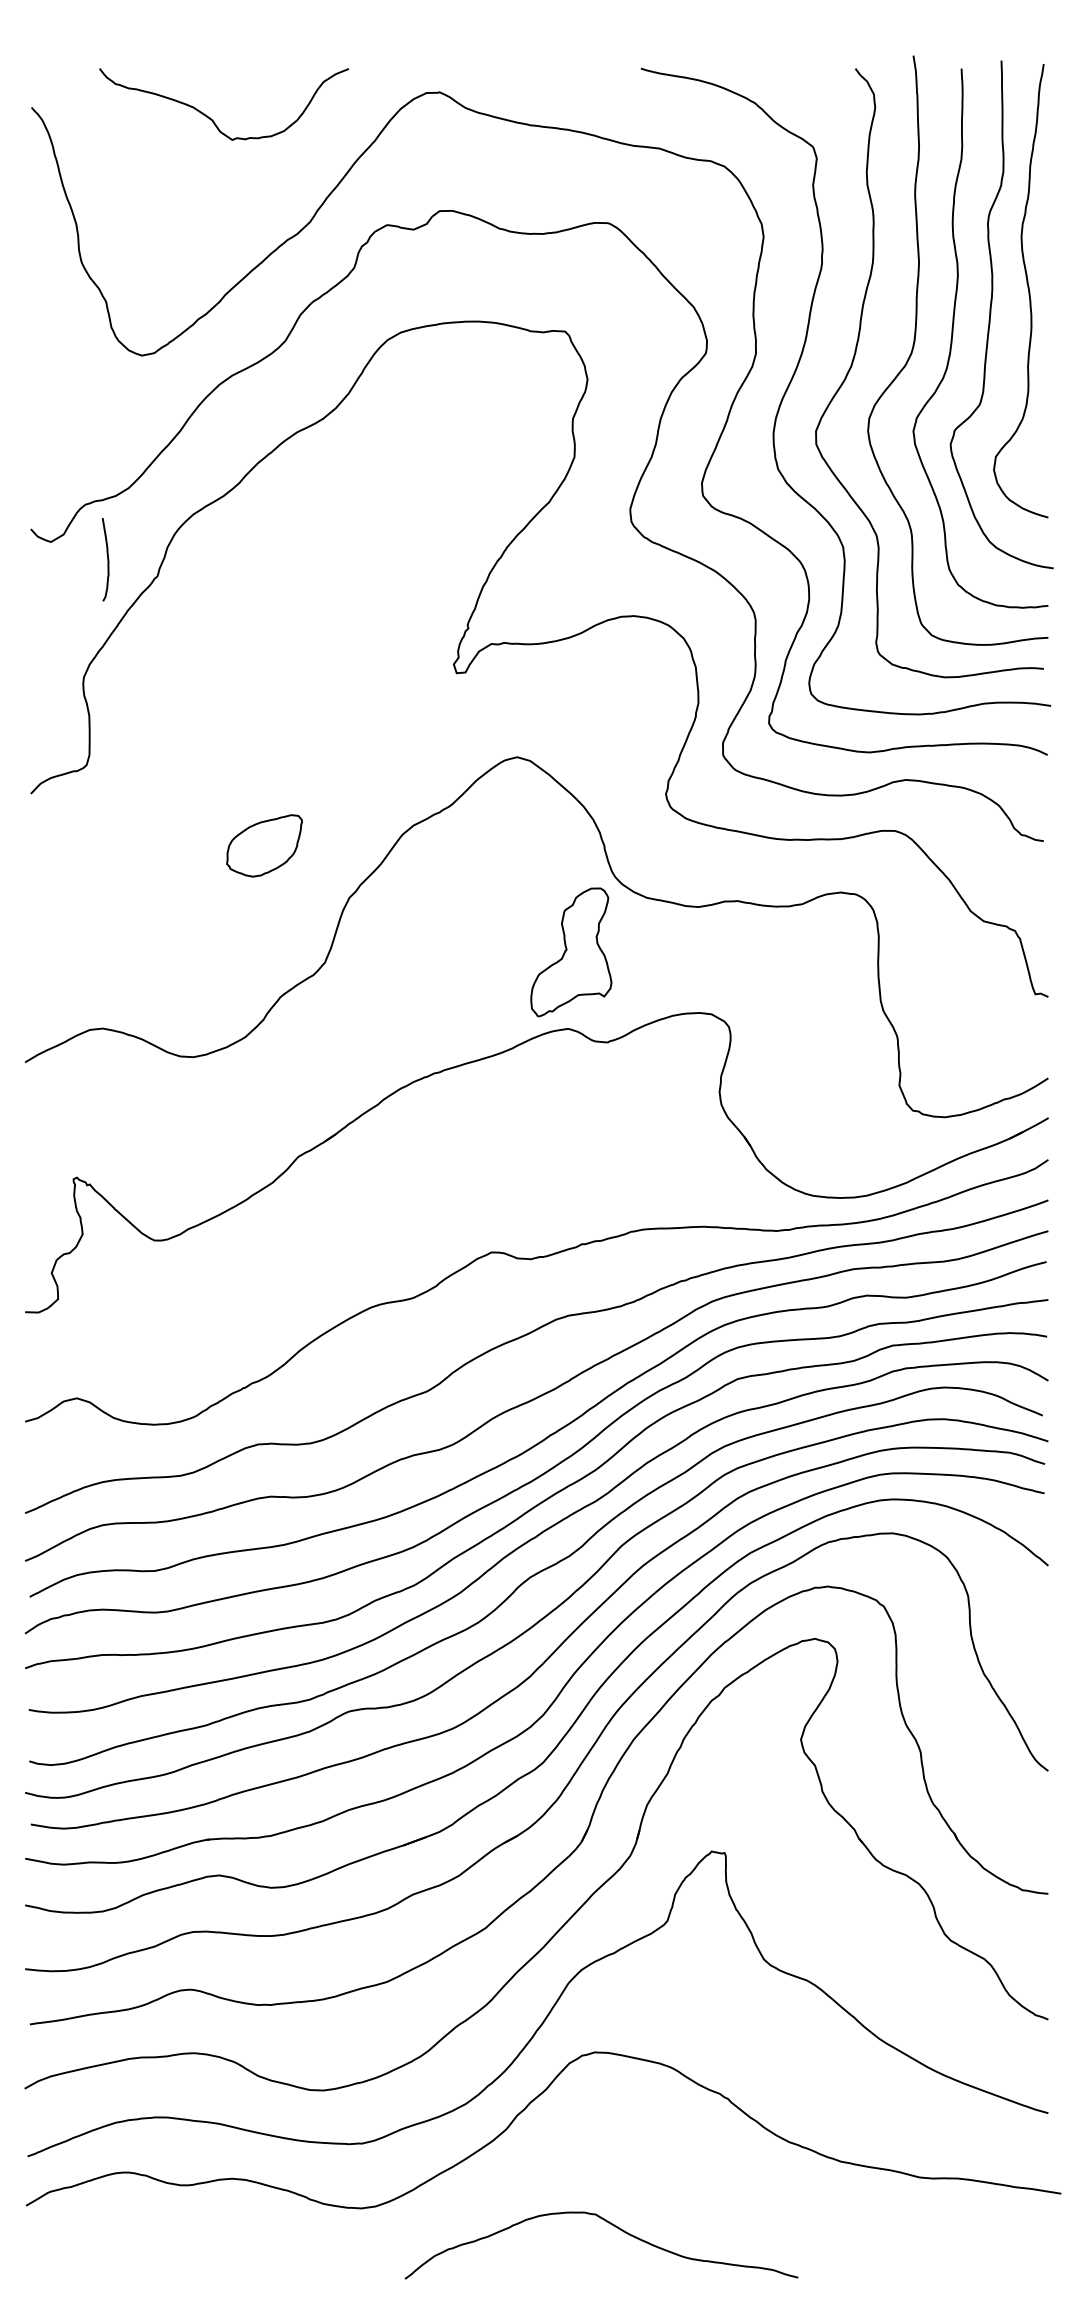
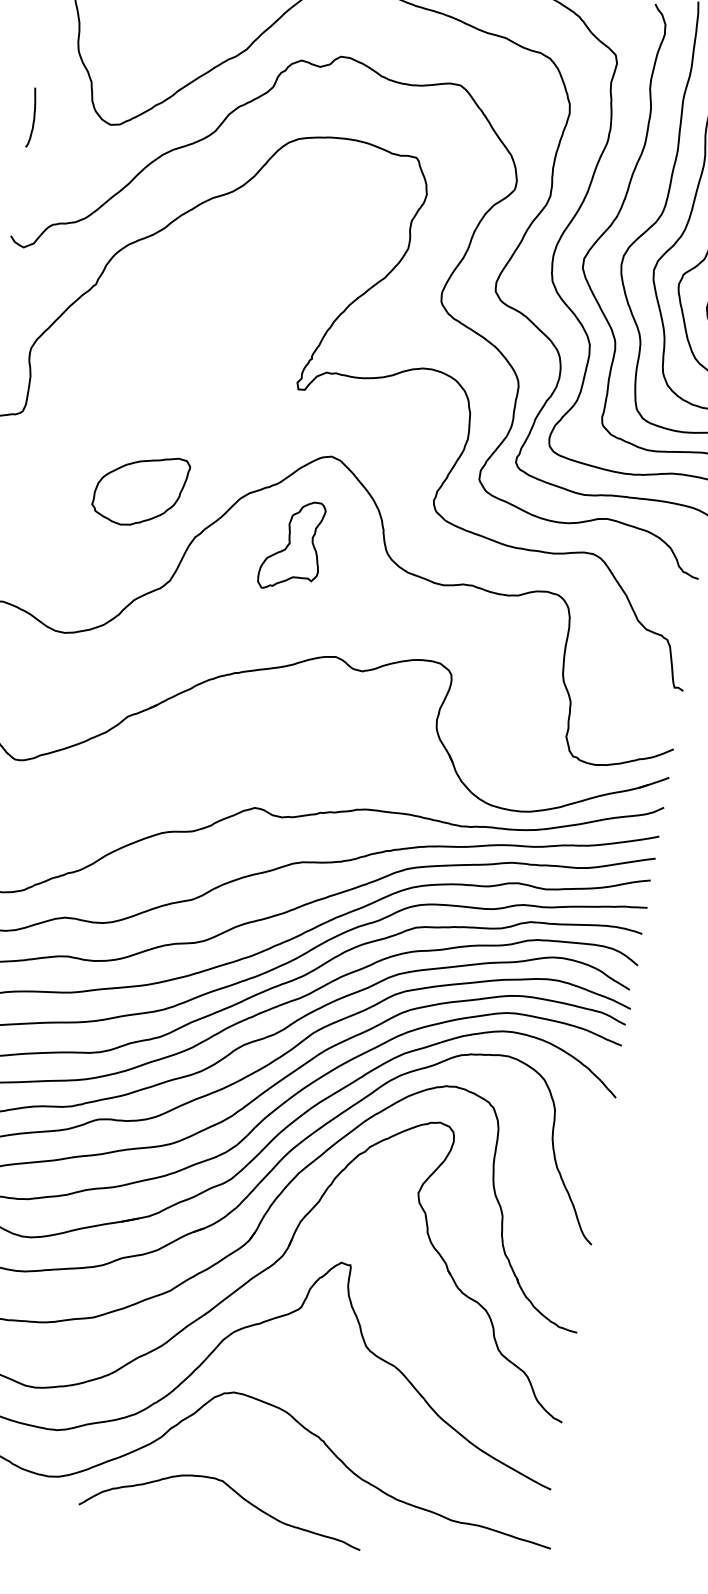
curve: (107, 559) -> (33, 117), moved
part: (264, 845) -> (140, 489), size x1.67
part: (571, 952) -> (292, 545), moved
curve: (613, 2226) -> (234, 1491), moved

